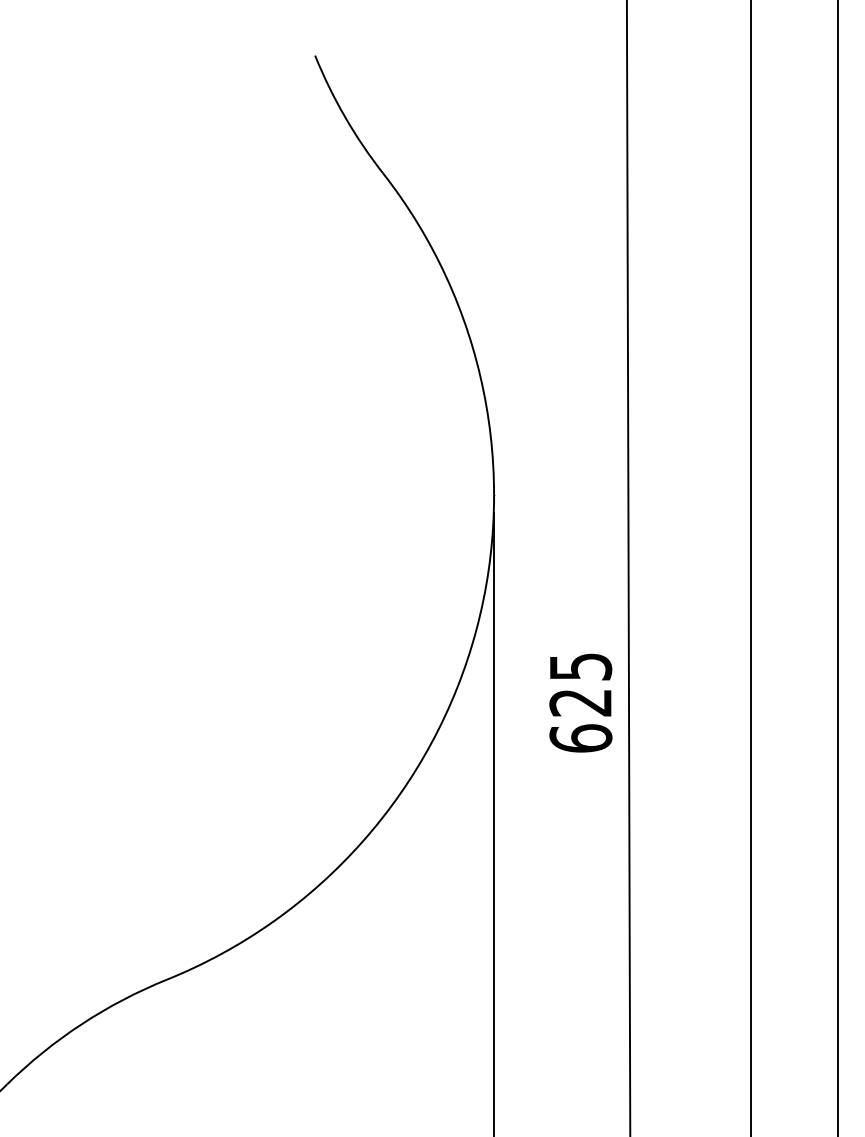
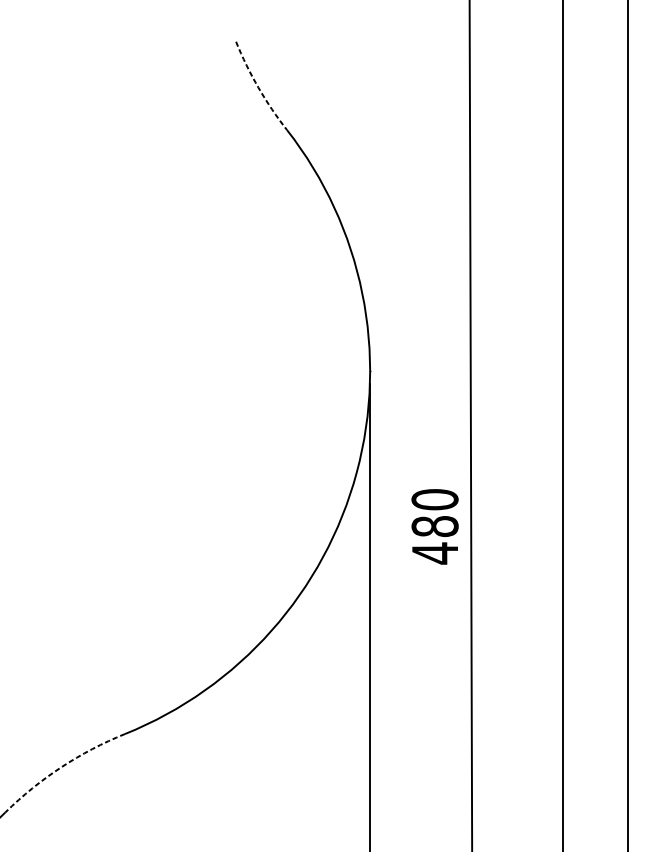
arc: (345, 116) -> (258, 87), solid -> dashed
text: (580, 702) -> (434, 526), 625 -> 480
arc: (82, 1024) -> (61, 767), solid -> dashed

